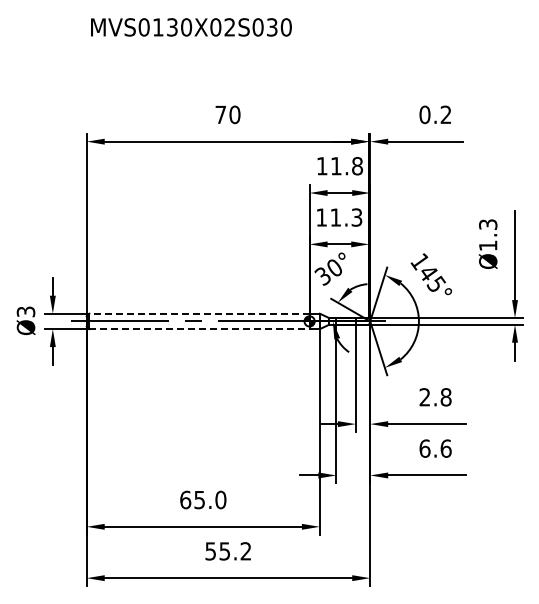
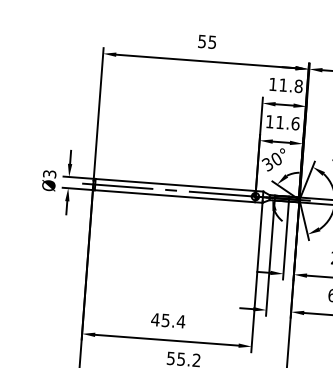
text: (227, 114) -> (207, 41), 70 -> 55
text: (356, 217) -> (295, 123), 11.3 -> 11.6
line: (198, 313) -> (175, 184), dashed -> solid
line: (199, 329) -> (174, 196), dashed -> solid
text: (202, 499) -> (167, 320), 65.0 -> 45.4

